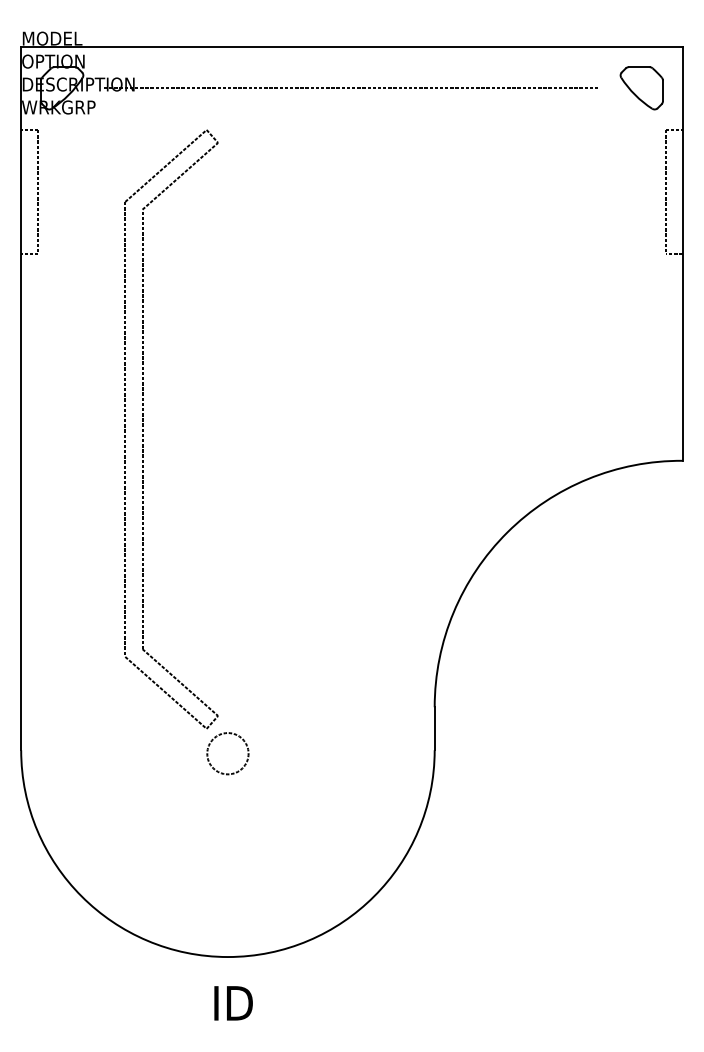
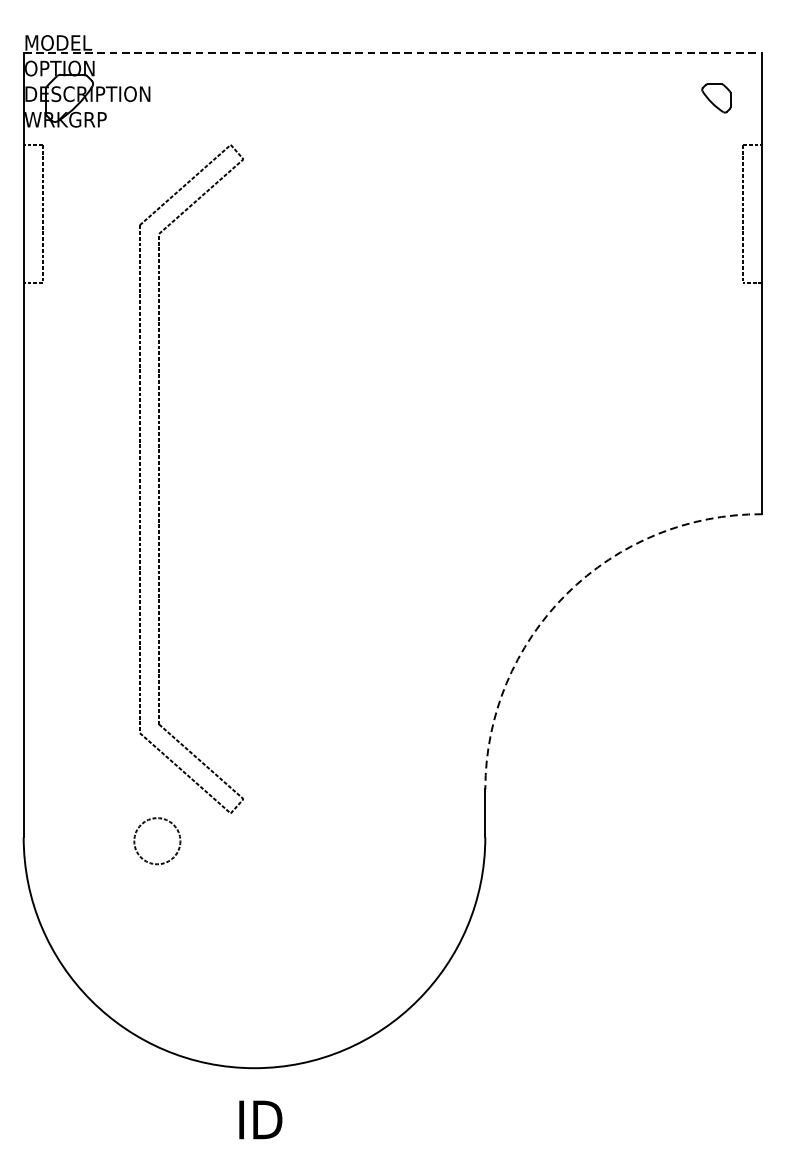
line: (351, 47) -> (392, 52), solid -> dashed
line: (351, 88) -> (392, 98), removed
part: (641, 88) -> (716, 98), size x0.6
arc: (507, 532) -> (566, 594), solid -> dashed
circle: (227, 753) -> (156, 840), moved

